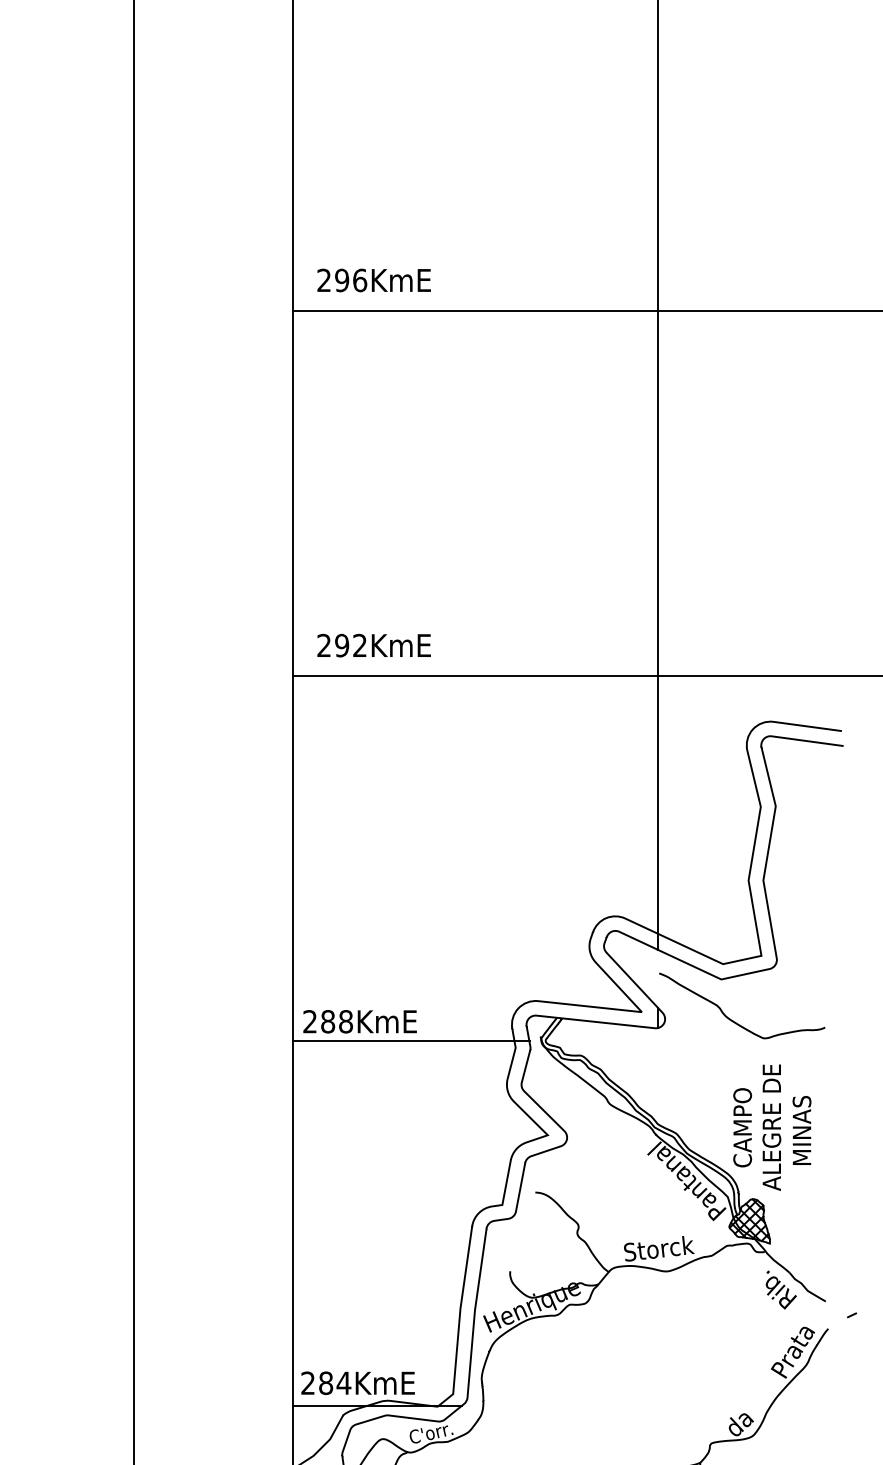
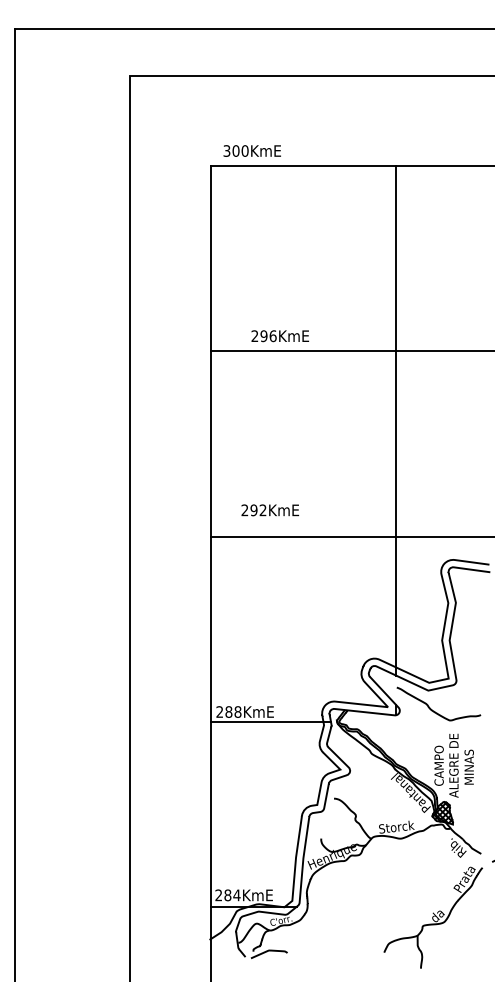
text: (372, 281) -> (279, 336), moved
text: (372, 645) -> (269, 510), moved

